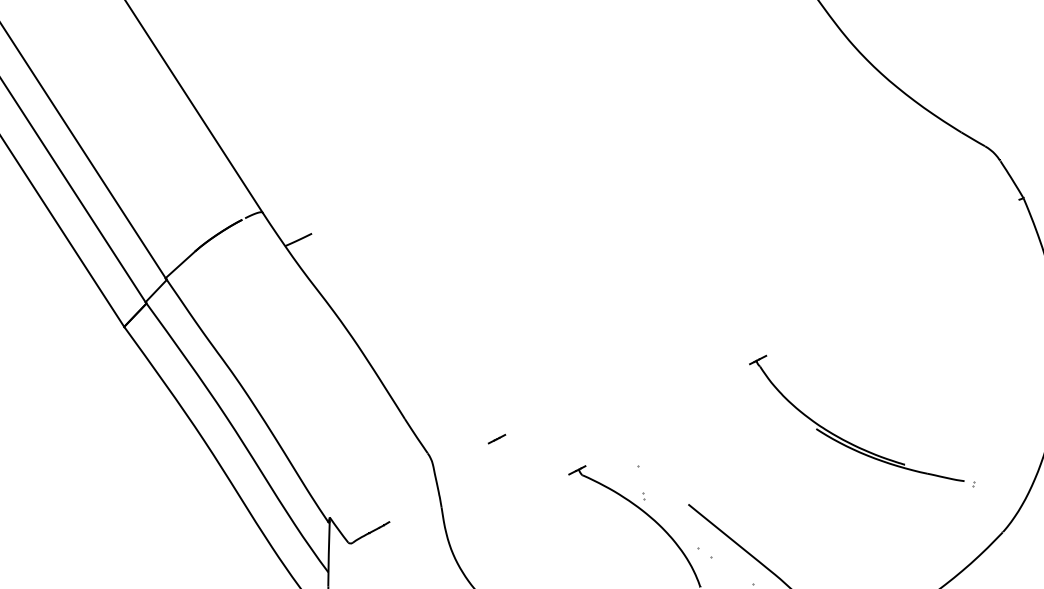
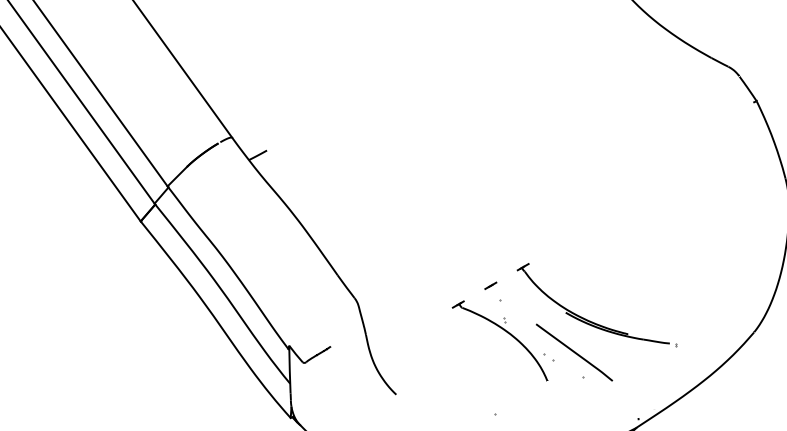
line: (496, 438) -> (490, 285), moved
part: (851, 442) -> (590, 320), moved

